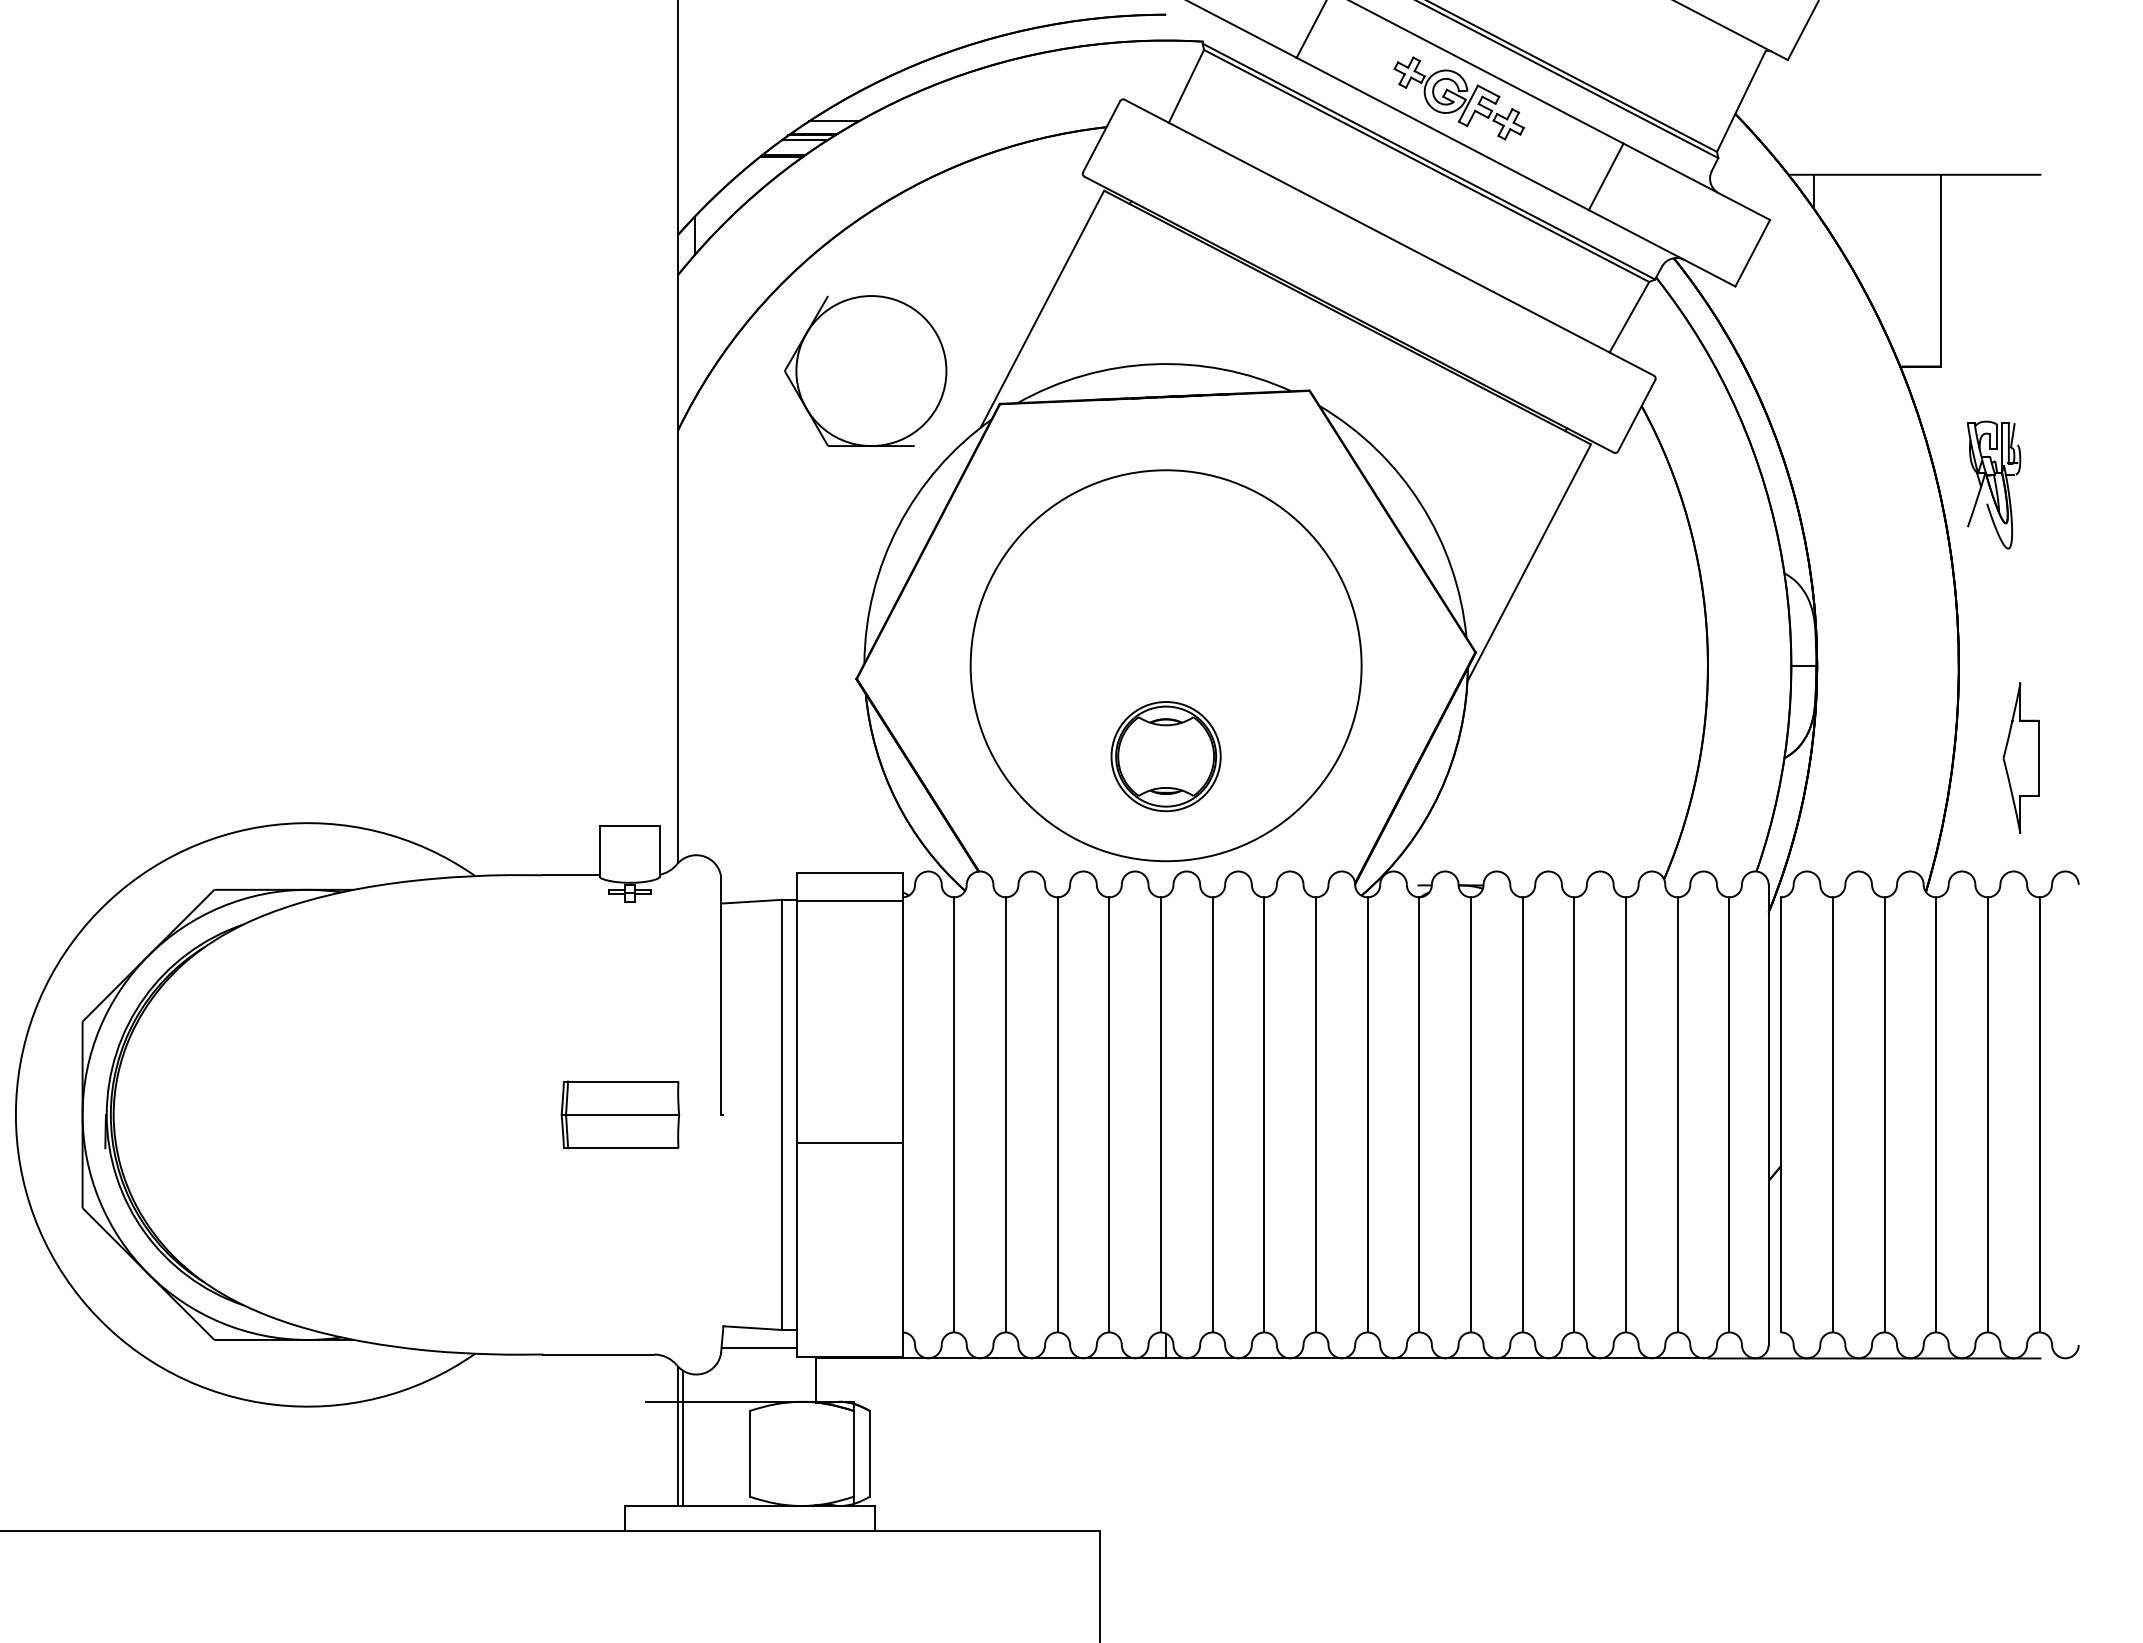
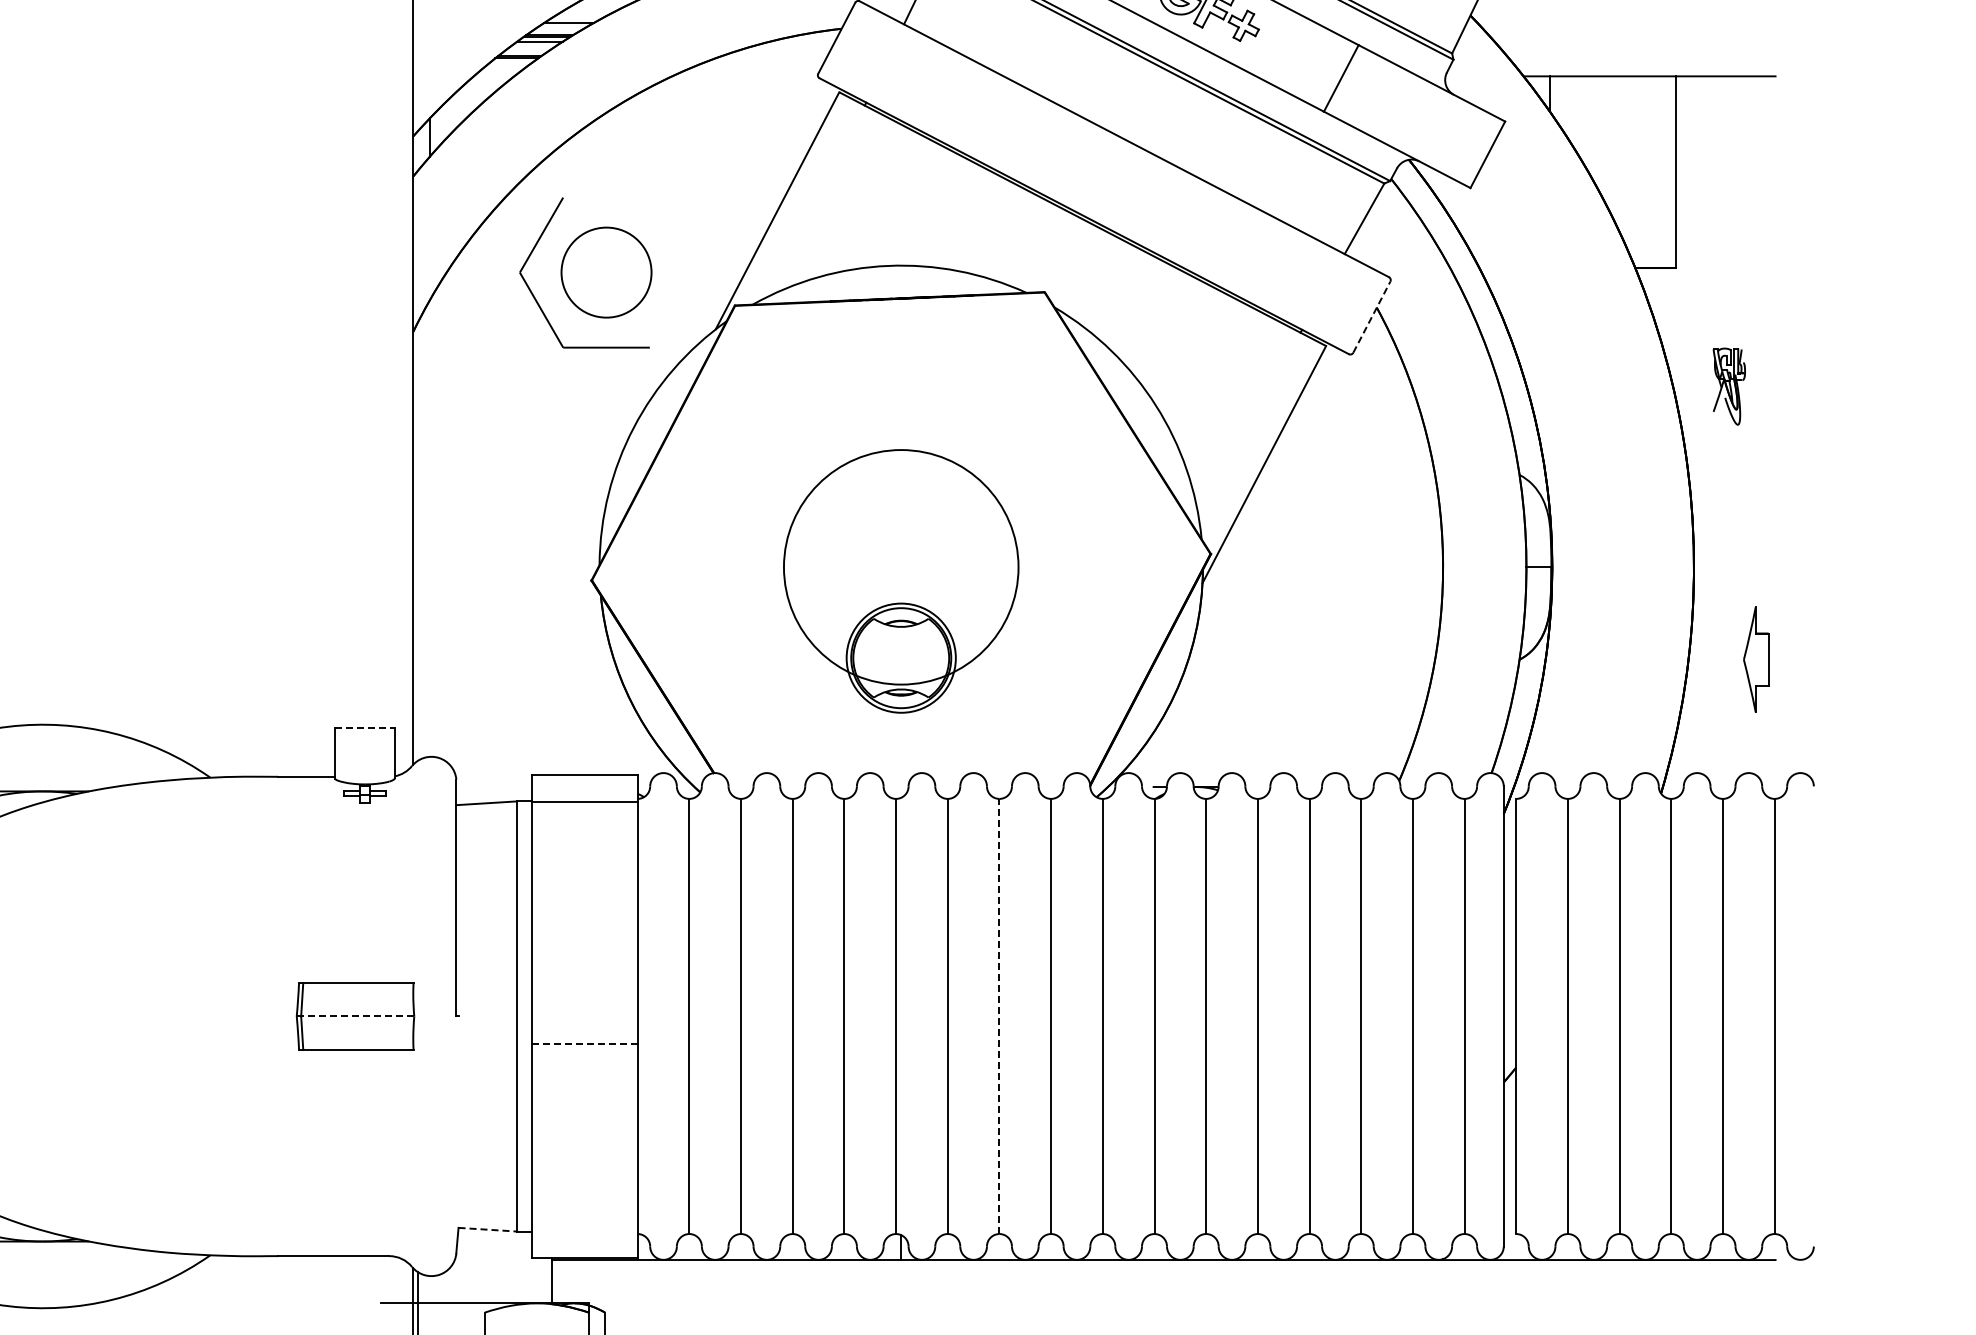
circle: (871, 371) -> (606, 273), size x0.6
line: (1636, 415) -> (1371, 317), solid -> dashed
part: (1994, 484) -> (1729, 386), size x0.6
circle: (1165, 665) -> (900, 567), size x0.6
part: (2020, 757) -> (1755, 659), size x0.7
line: (630, 825) -> (365, 727), solid -> dashed
line: (622, 1114) -> (357, 1016), solid -> dashed
line: (1264, 1114) -> (999, 1016), solid -> dashed
line: (849, 1142) -> (584, 1044), solid -> dashed
line: (753, 1328) -> (488, 1230), solid -> dashed
line: (758, 1347) -> (493, 1249), removed

